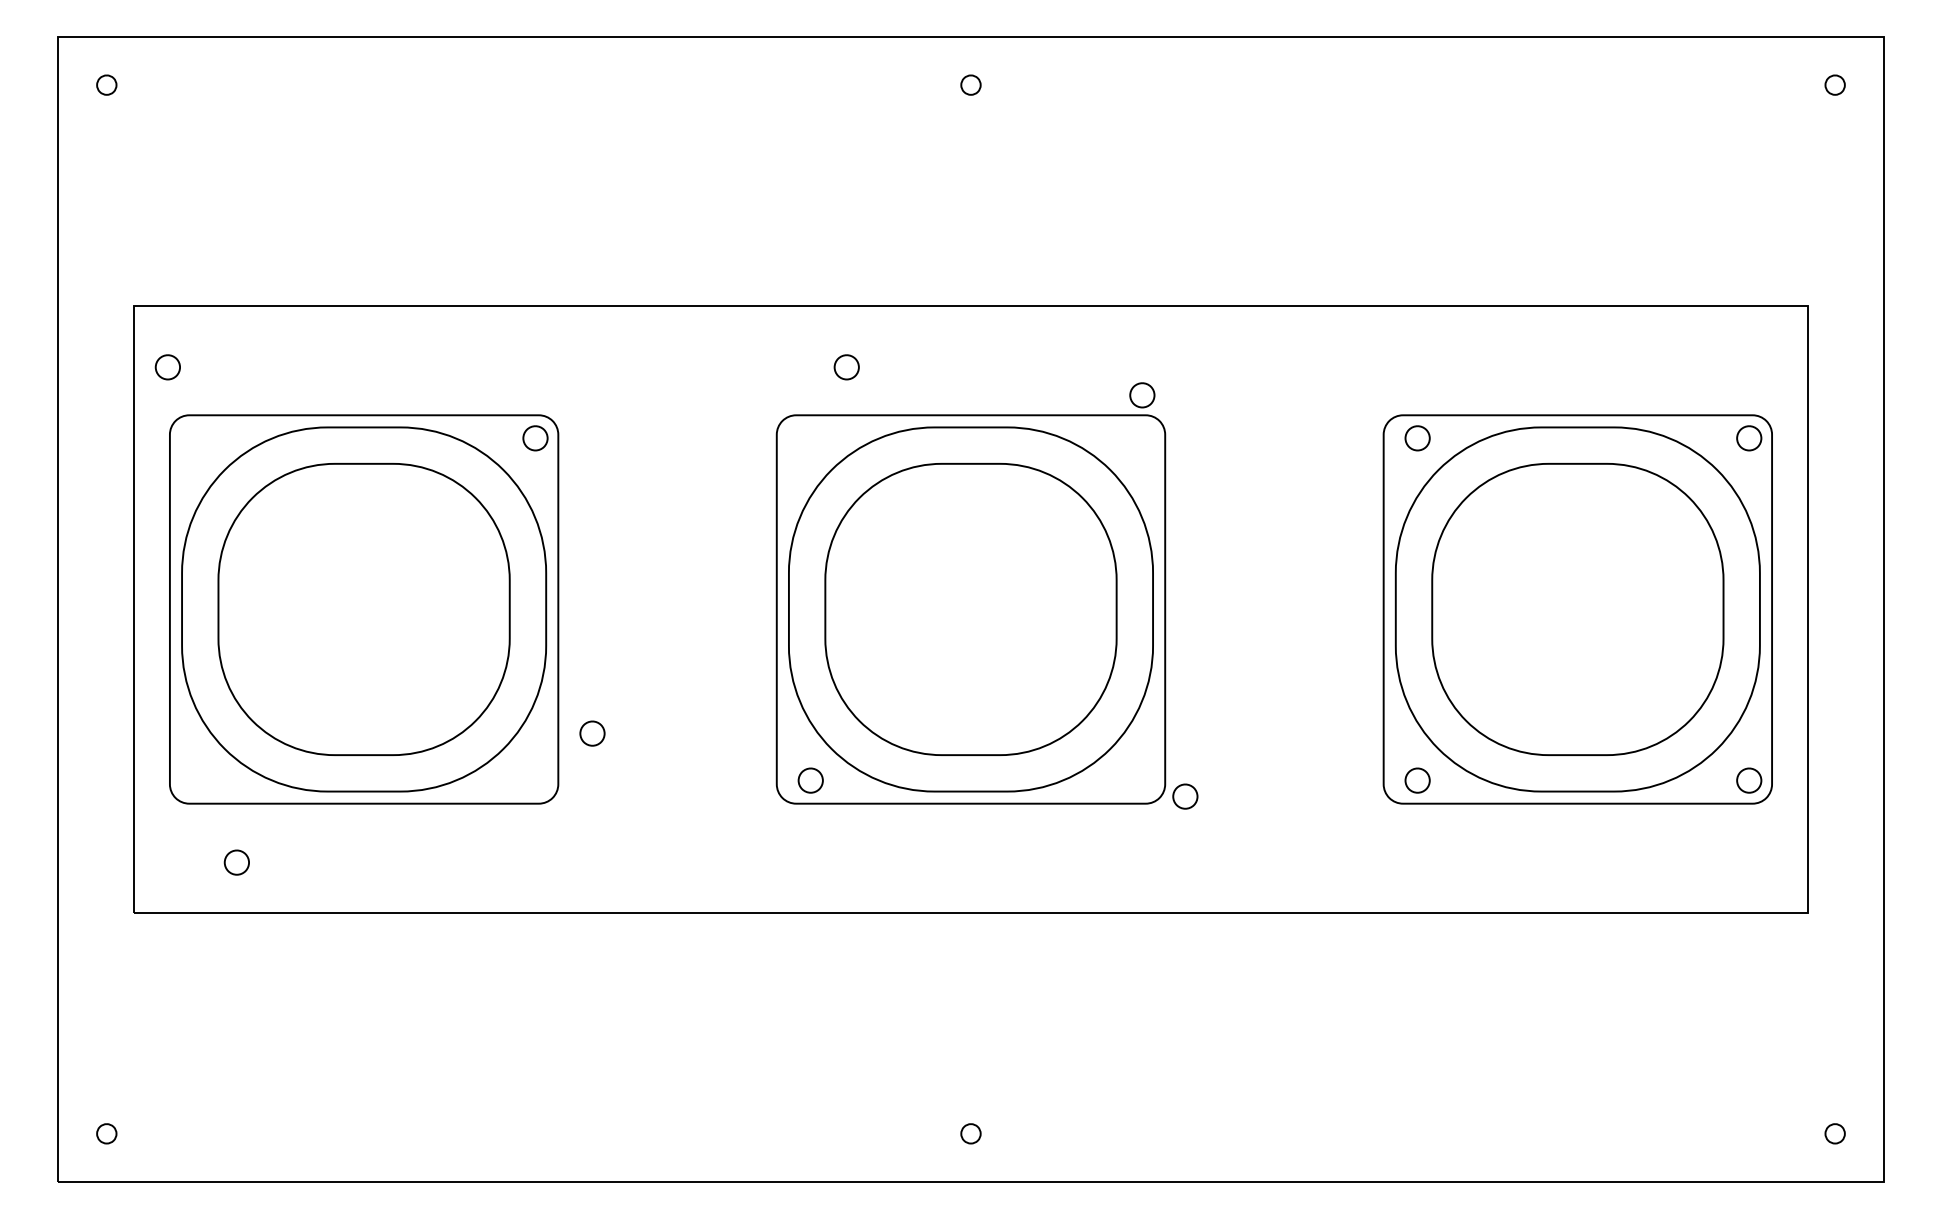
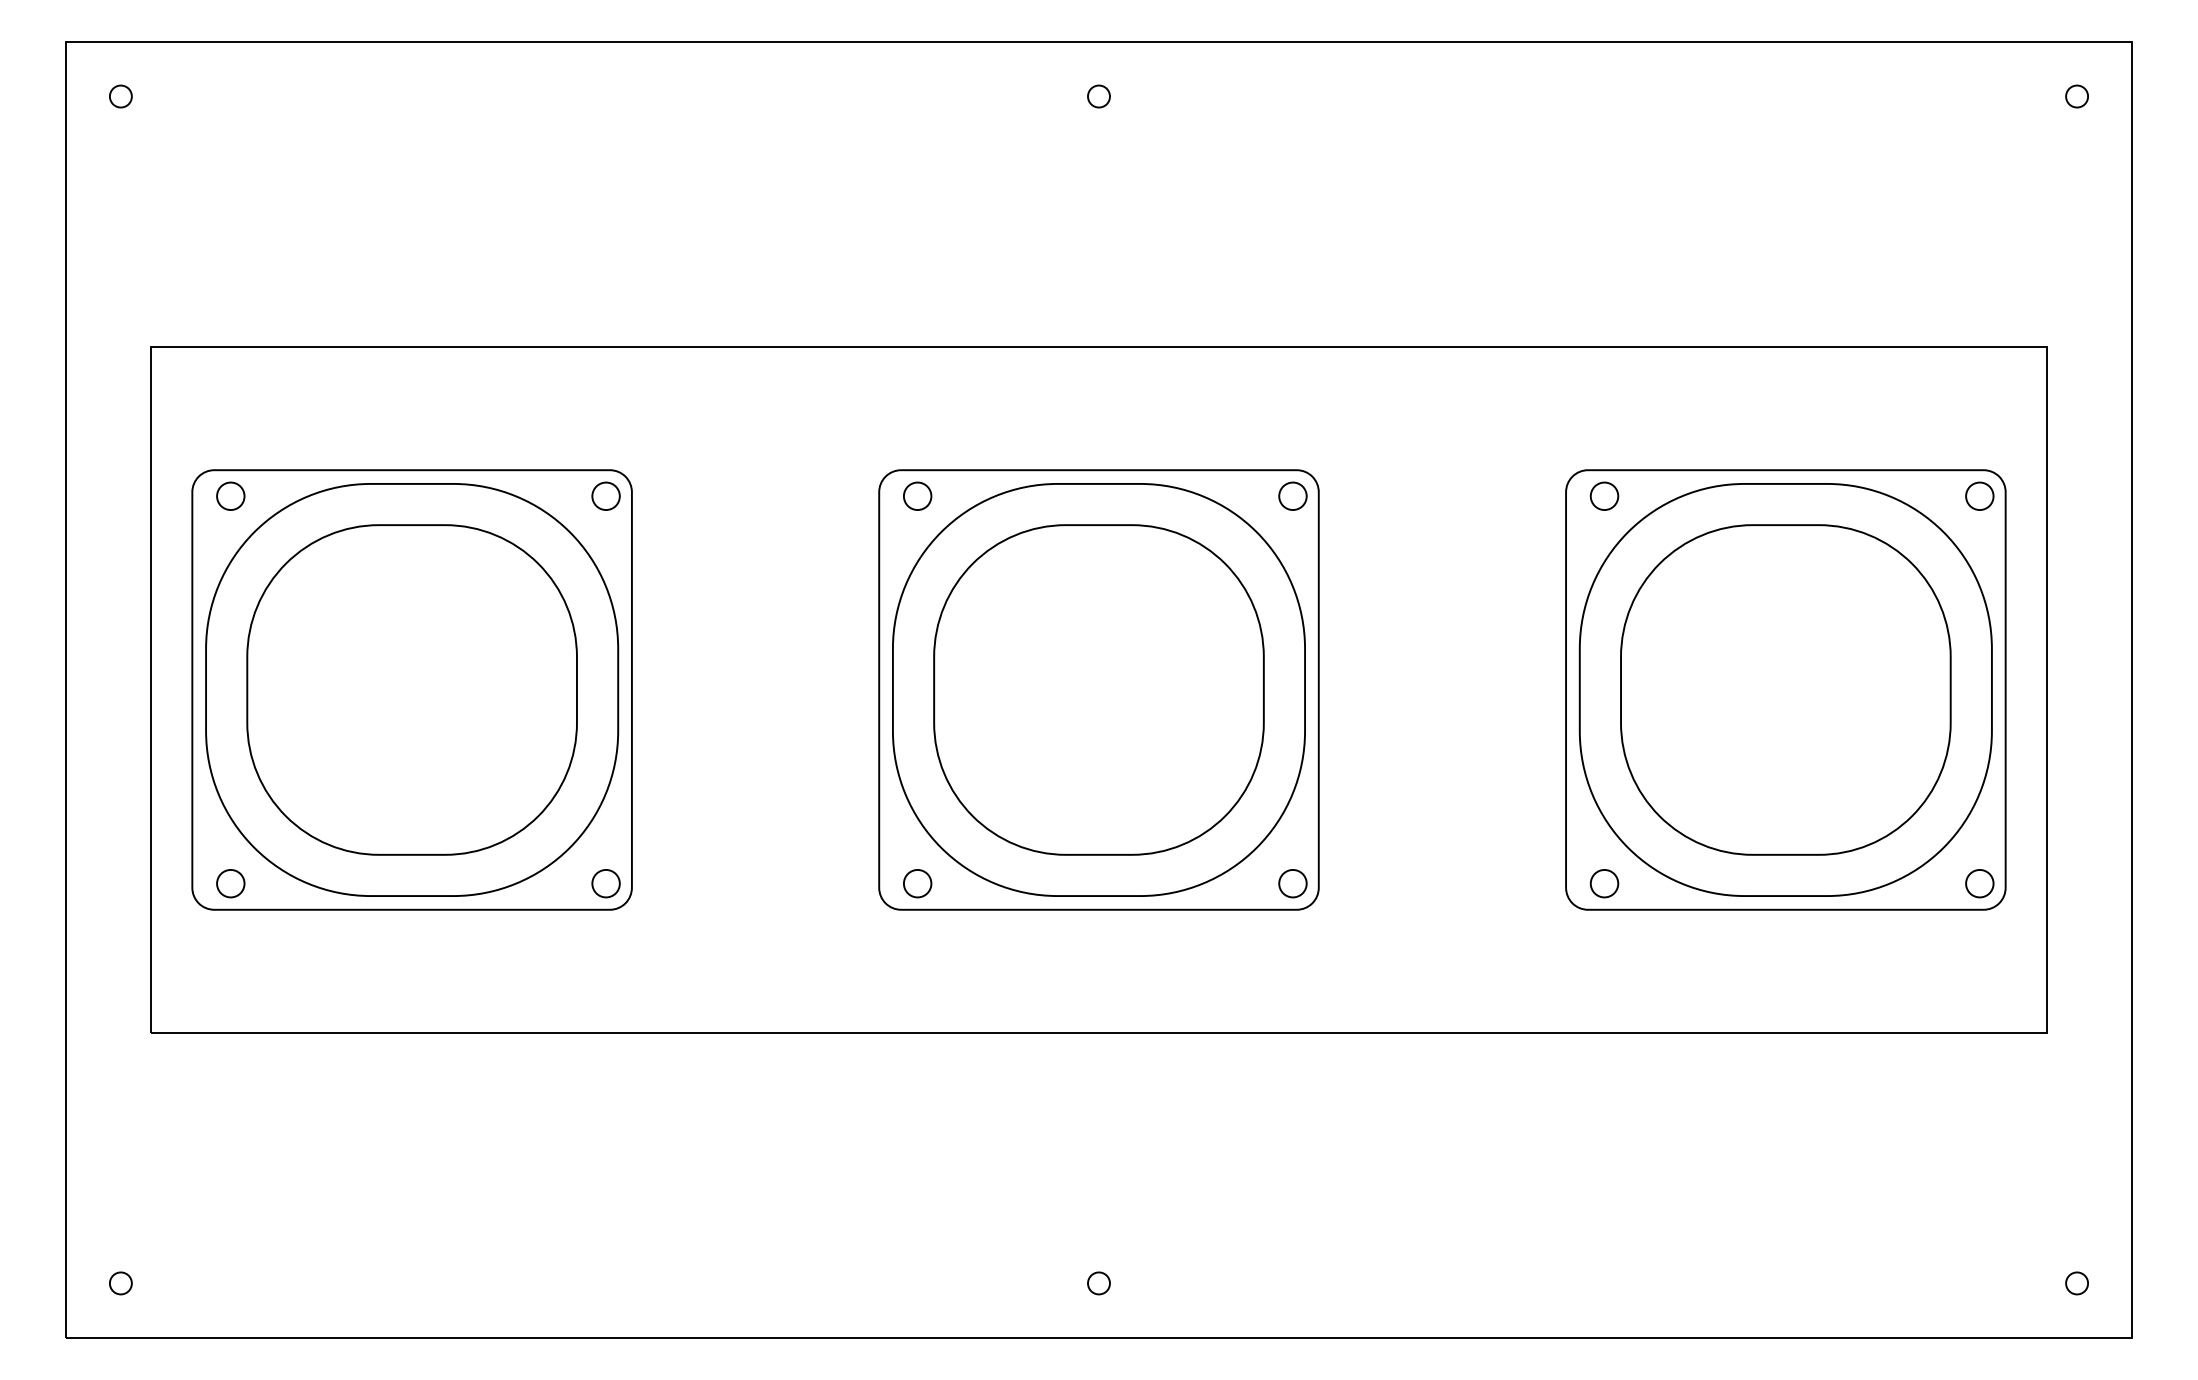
part: (167, 367) -> (230, 496), moved
part: (846, 367) -> (917, 496), moved
part: (1142, 395) -> (1293, 496), moved
part: (592, 733) -> (606, 883), moved
part: (1185, 796) -> (1293, 883), moved
part: (236, 862) -> (230, 883), moved

